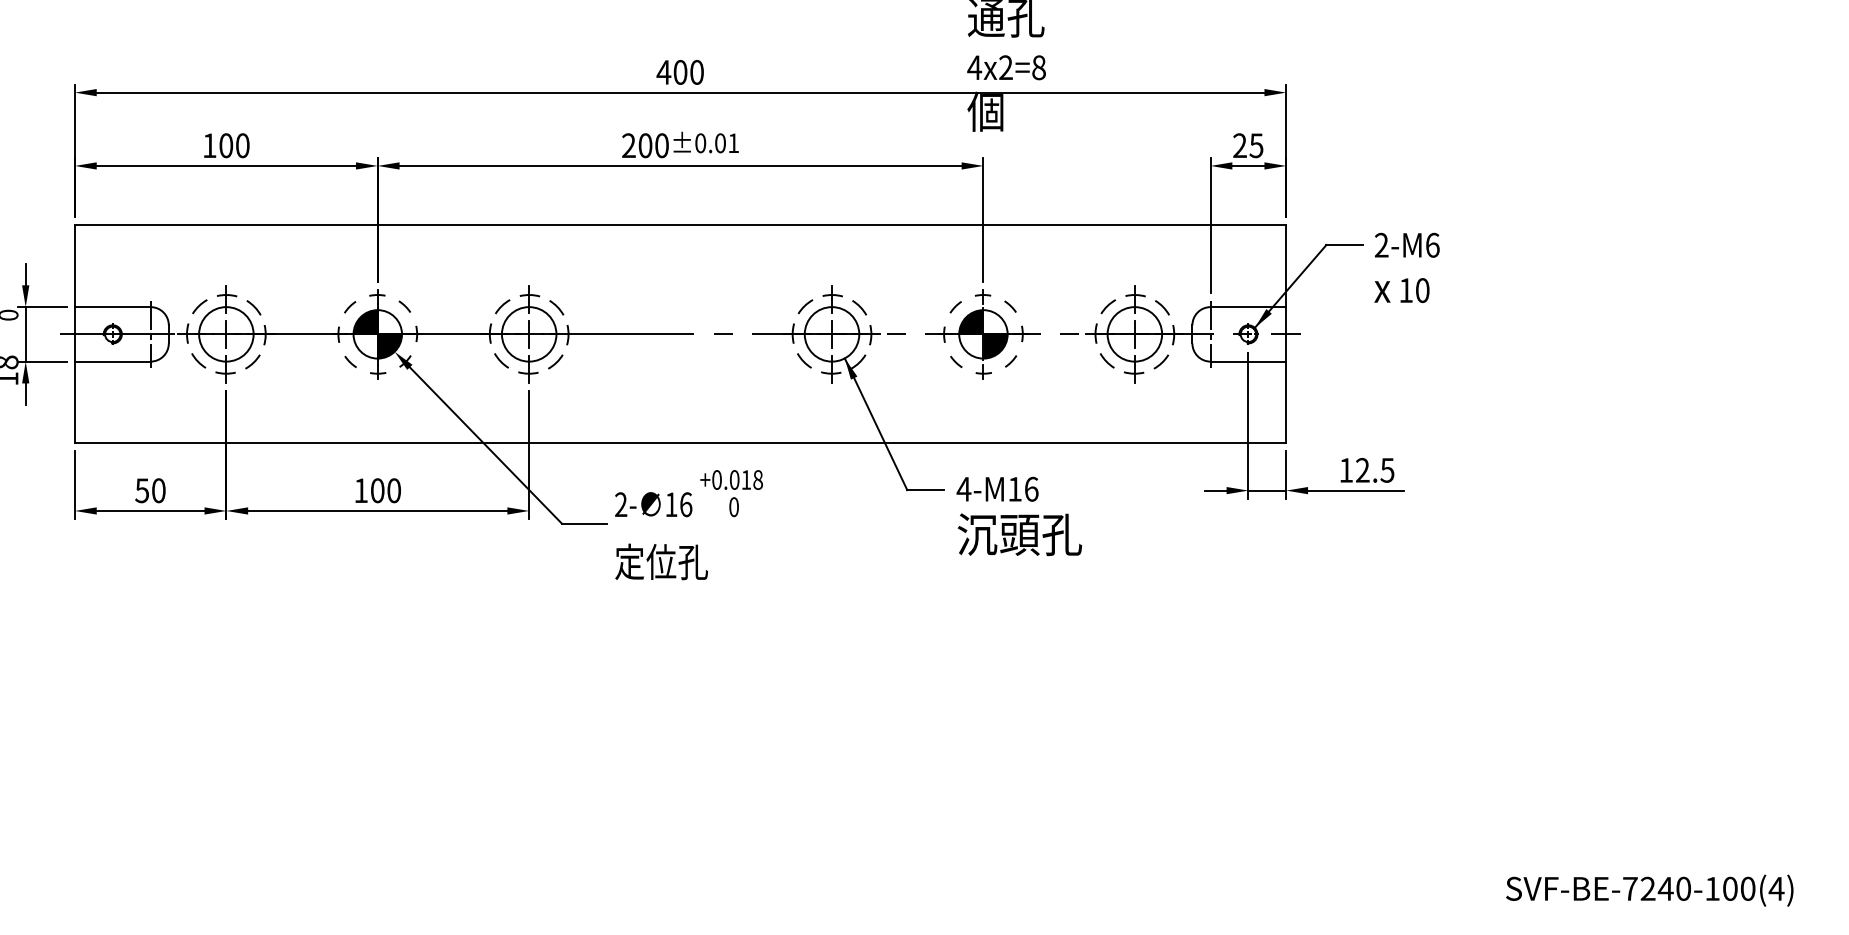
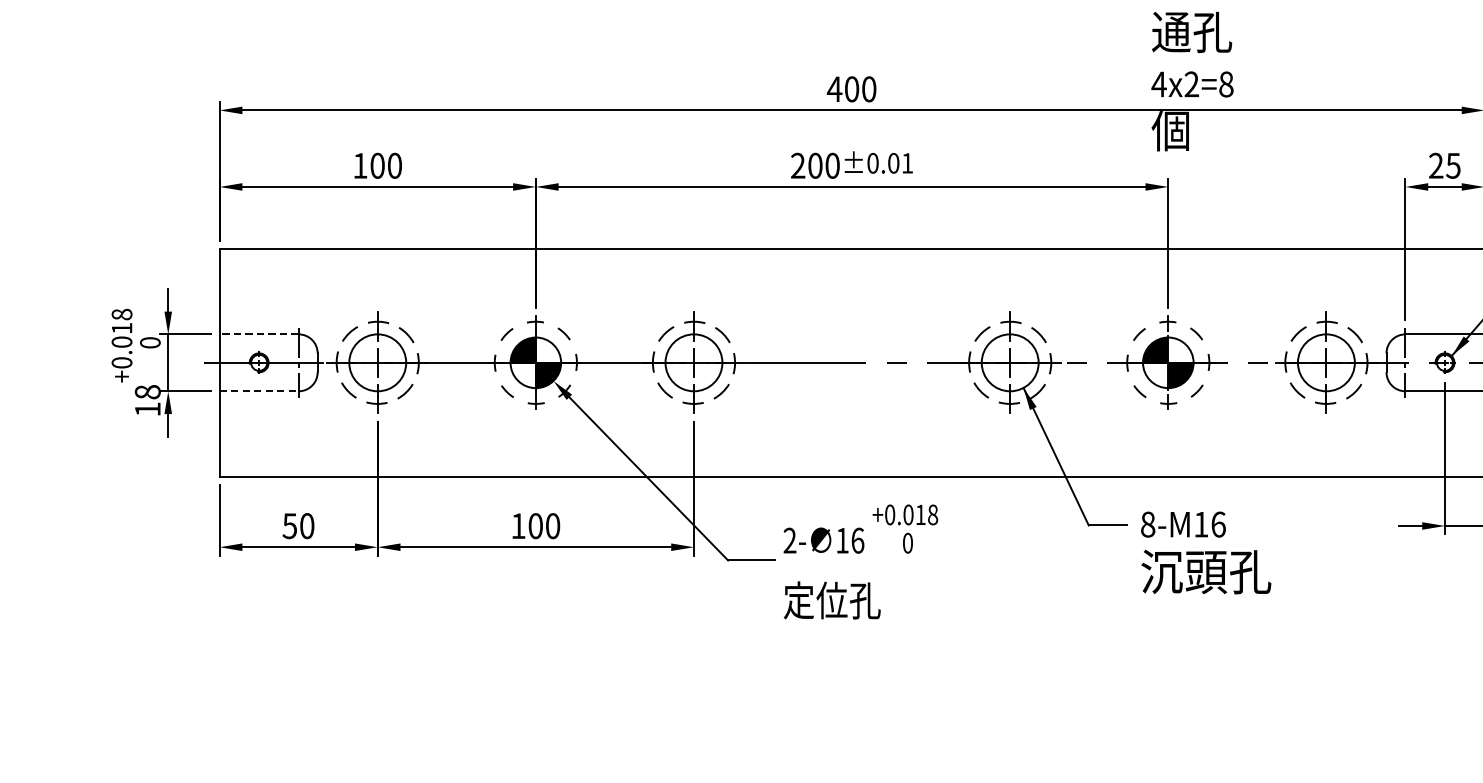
line: (112, 307) -> (258, 334), solid -> dashed
line: (112, 361) -> (258, 391), solid -> dashed
text: (963, 488) -> (1147, 523), 4-M16 -> 8-M16

